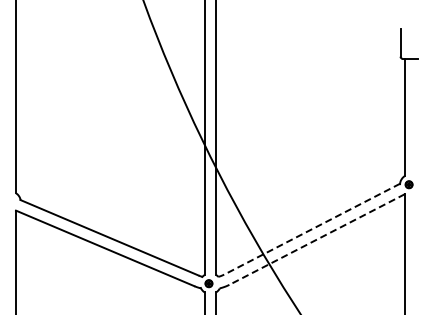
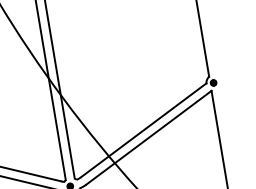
line: (311, 229) -> (143, 130), dashed -> solid
line: (317, 239) -> (149, 137), dashed -> solid

